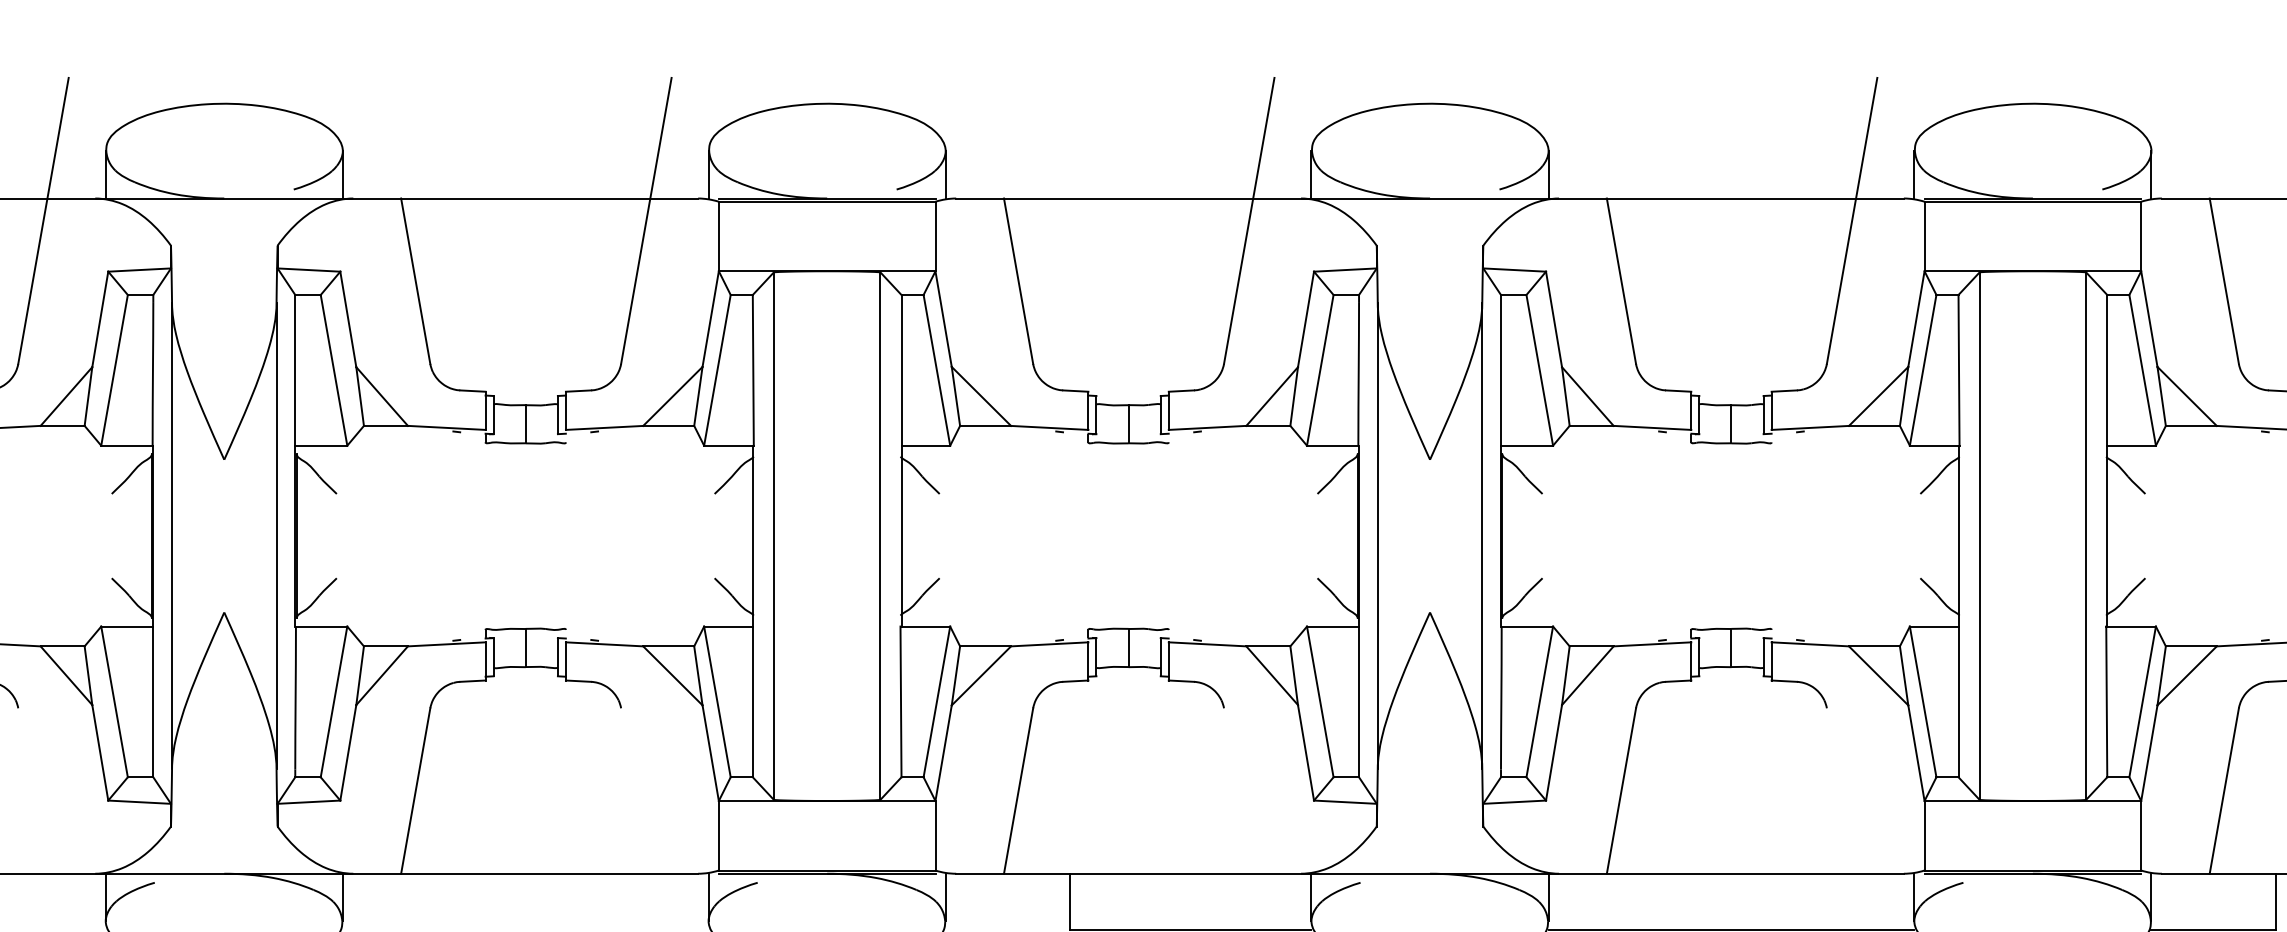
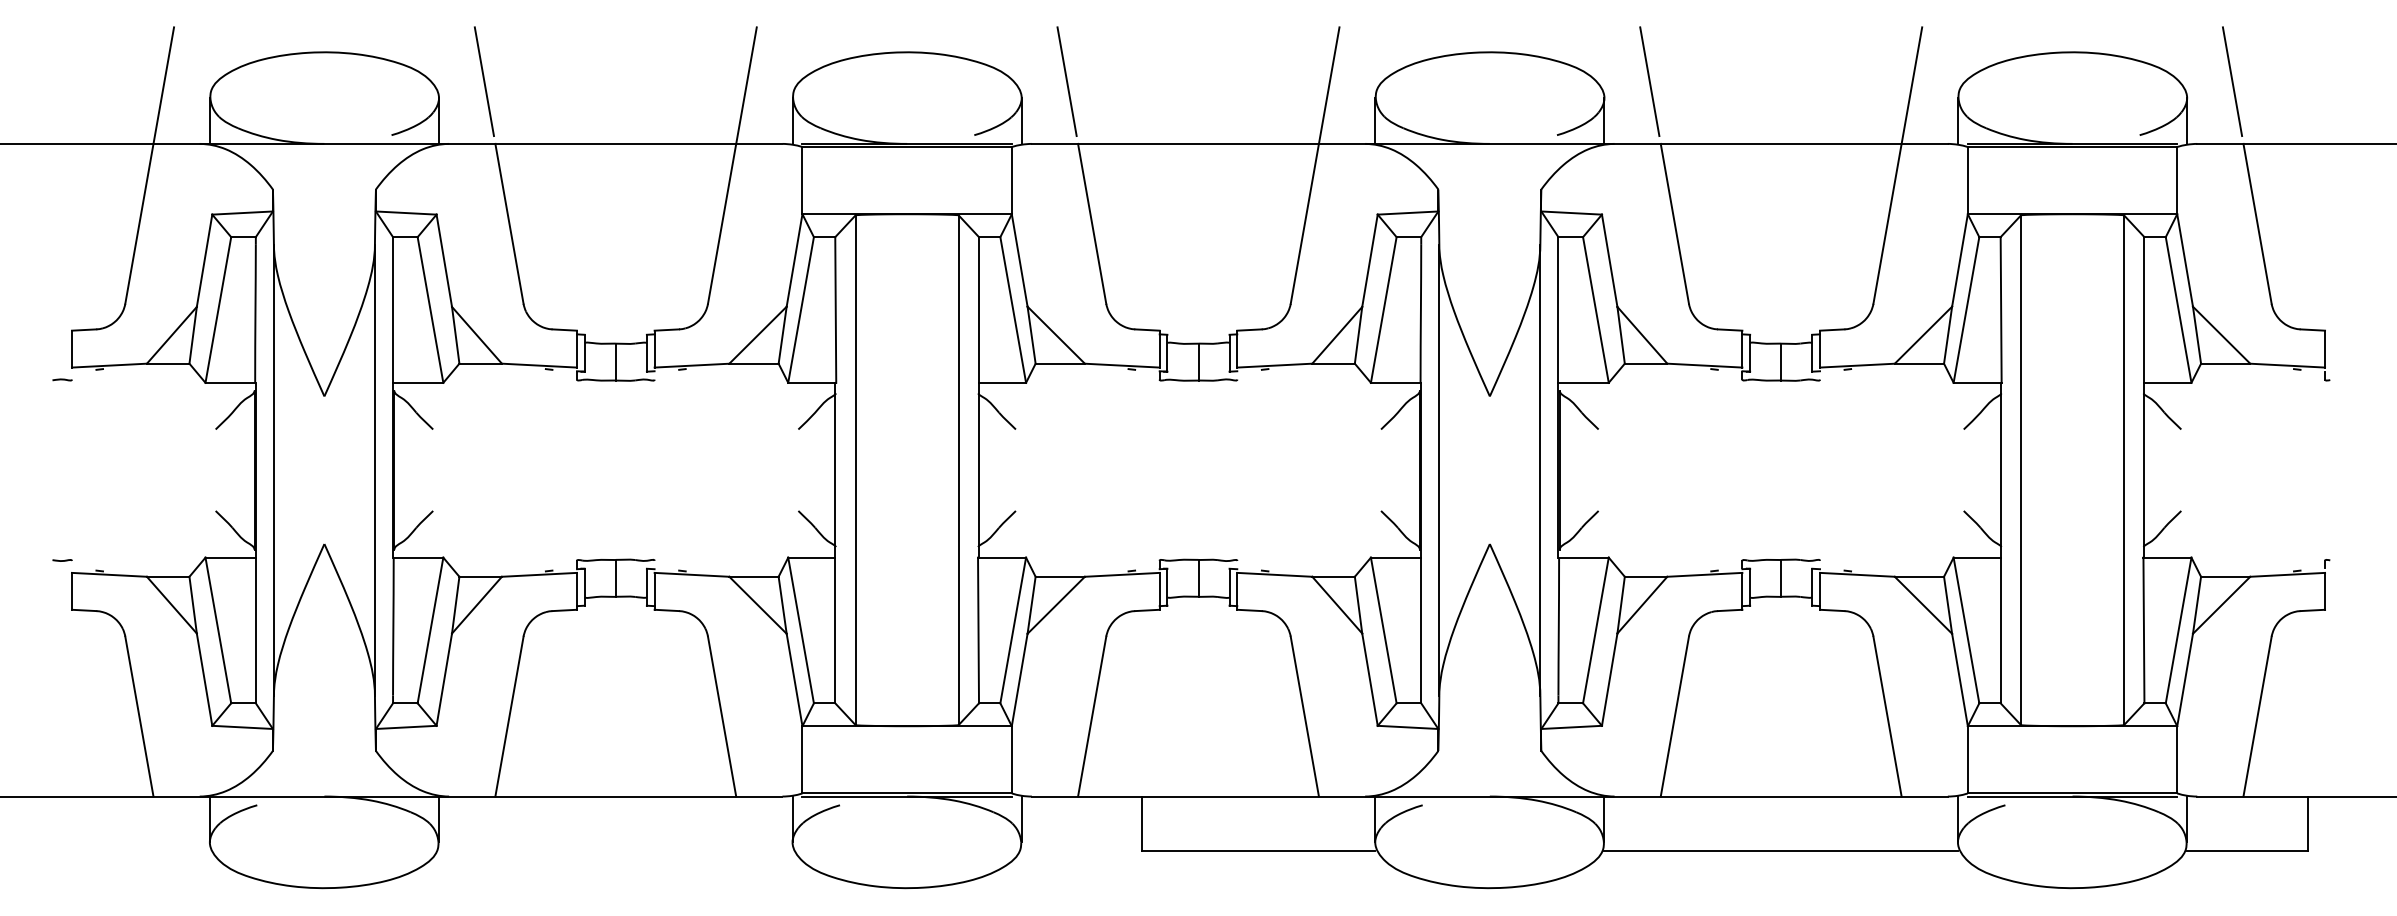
line: (388, 133) -> (483, 81), added
line: (992, 133) -> (1066, 81), added
line: (1595, 133) -> (1649, 81), added
line: (2198, 133) -> (2232, 81), added
line: (32, 790) -> (139, 716), added
line: (636, 790) -> (722, 716), added
line: (1238, 790) -> (1304, 716), added
line: (1841, 790) -> (1887, 716), added

